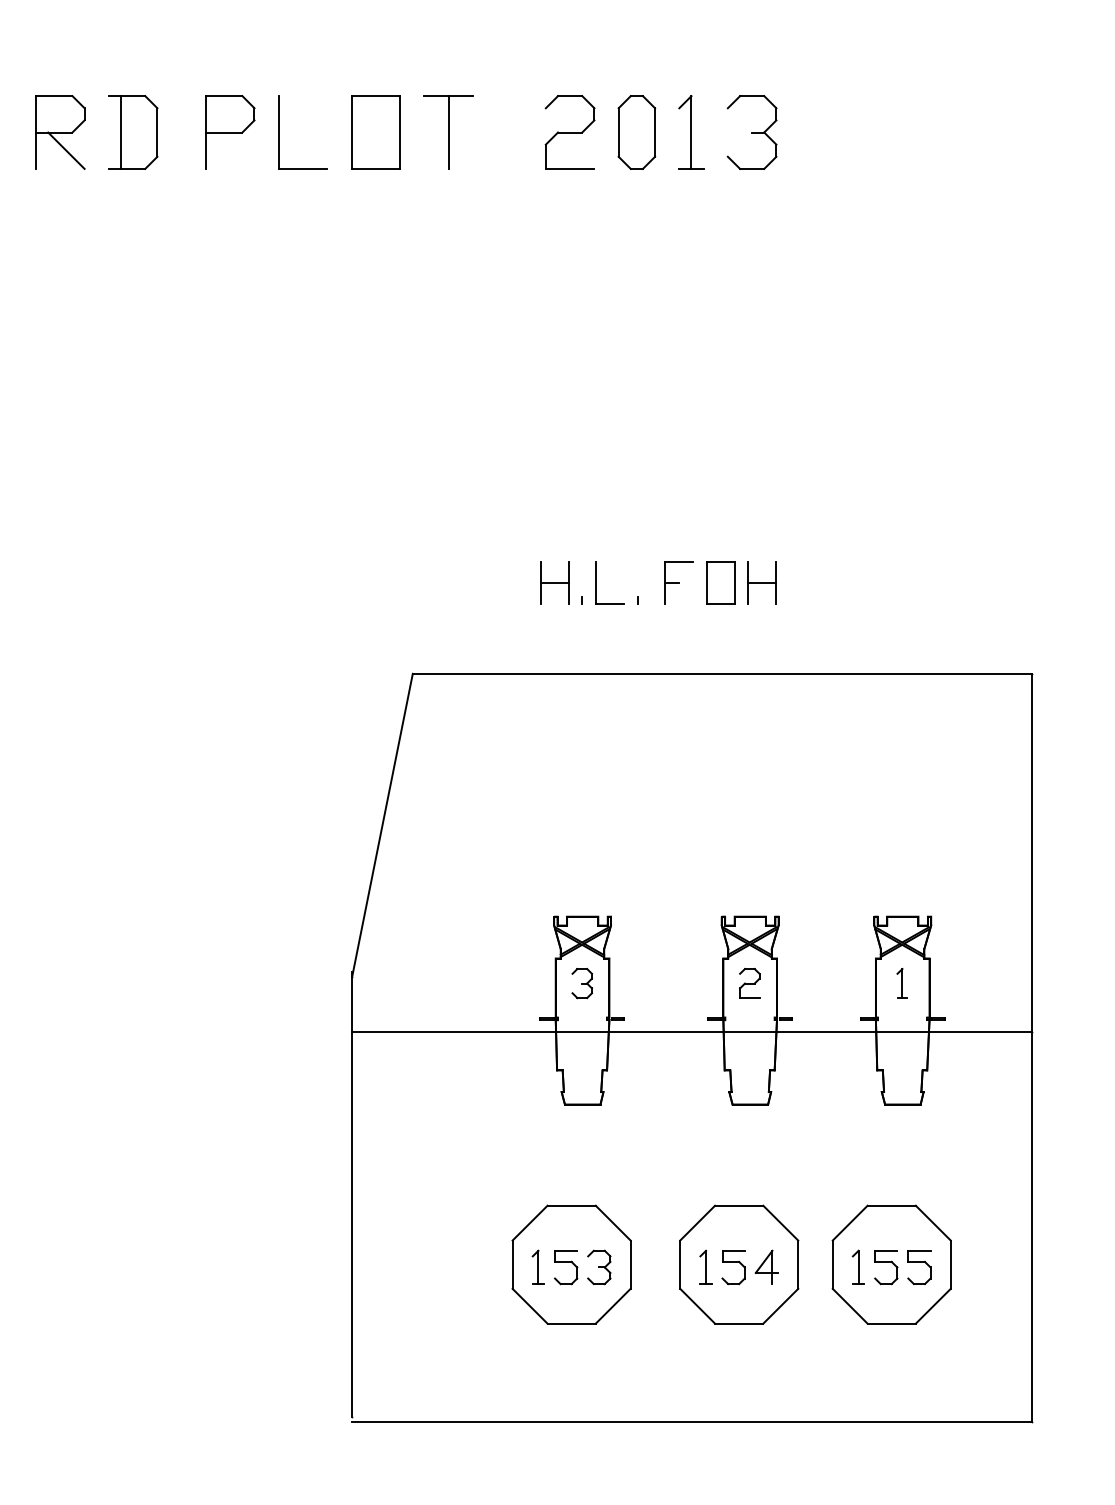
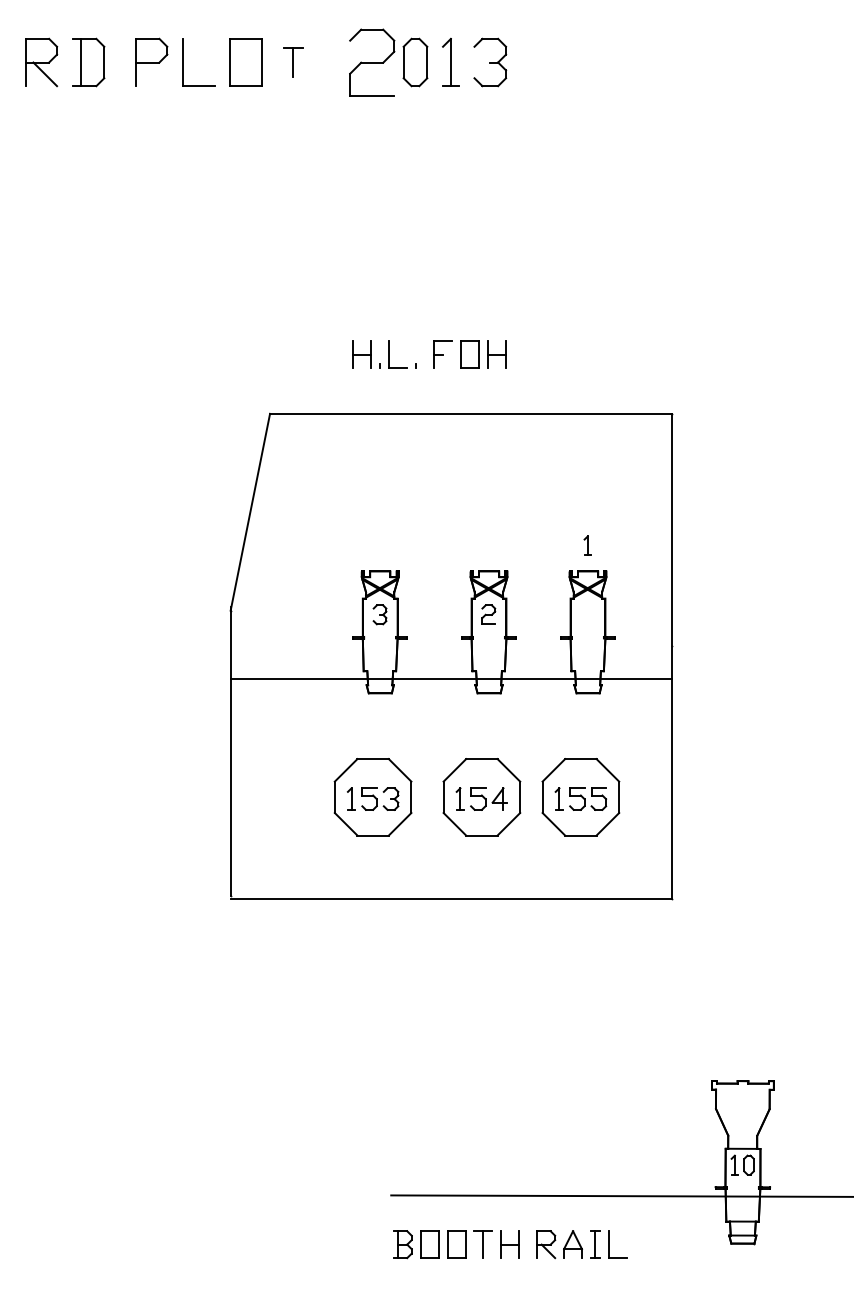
part: (569, 130) -> (371, 61), size x1.4
part: (448, 132) -> (293, 62), size x0.6
part: (901, 983) -> (587, 545), moved
line: (690, 1032) -> (450, 679), moved

